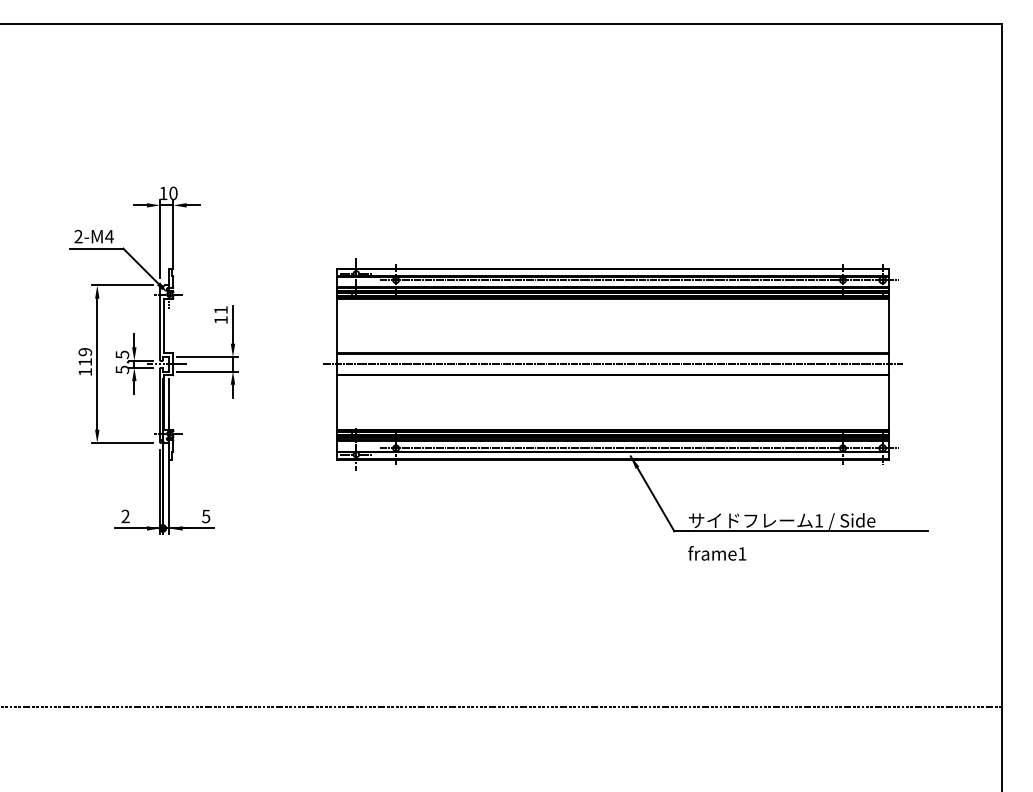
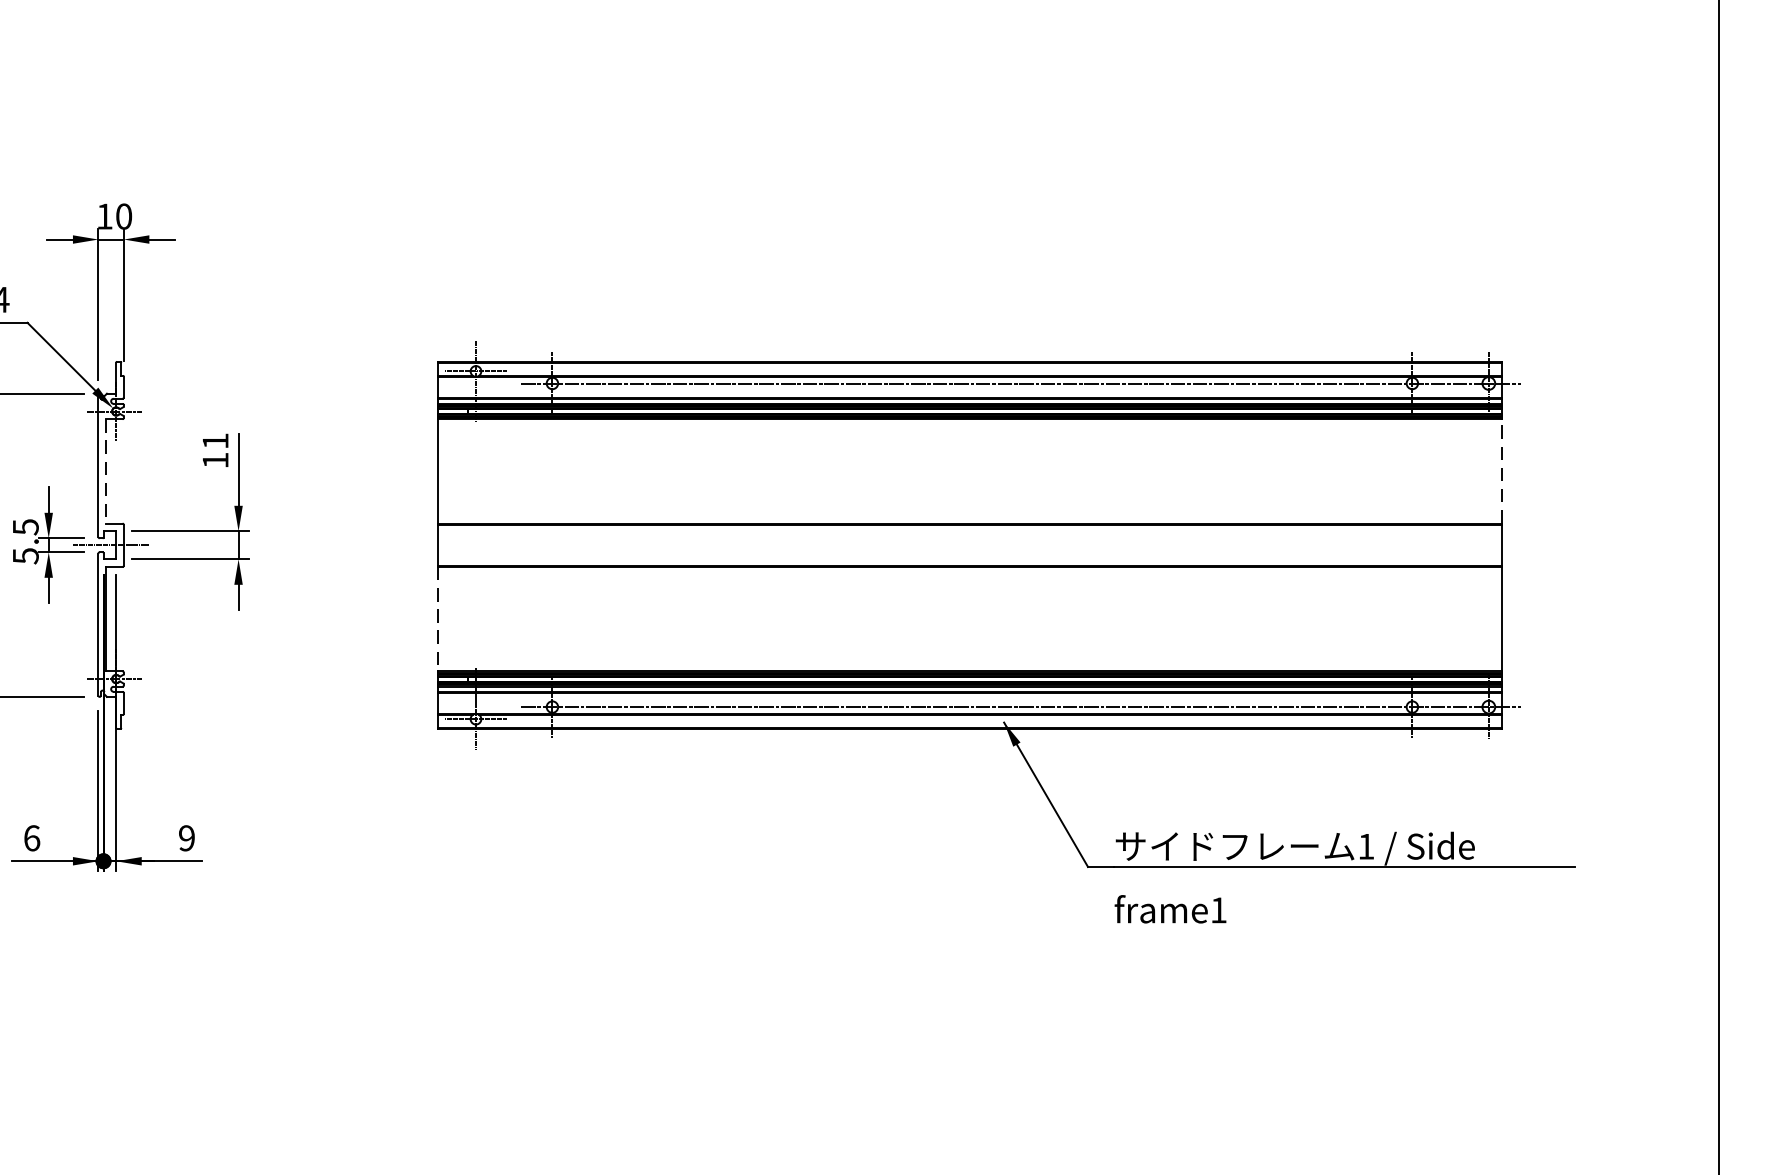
line: (889, 325) -> (1501, 470), solid -> dashed
line: (164, 326) -> (106, 472), solid -> dashed
line: (612, 364) -> (968, 545), removed
line: (336, 403) -> (437, 620), solid -> dashed
text: (125, 516) -> (31, 838), 2 -> 6
text: (206, 516) -> (187, 838), 5 -> 9

